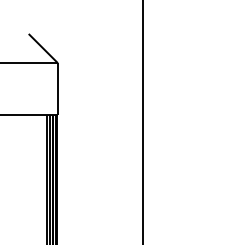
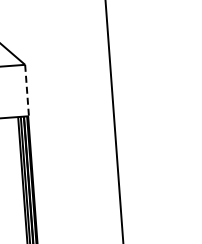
line: (57, 88) -> (26, 90), solid -> dashed

